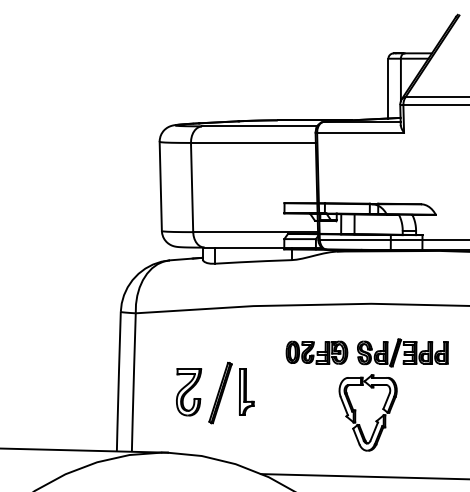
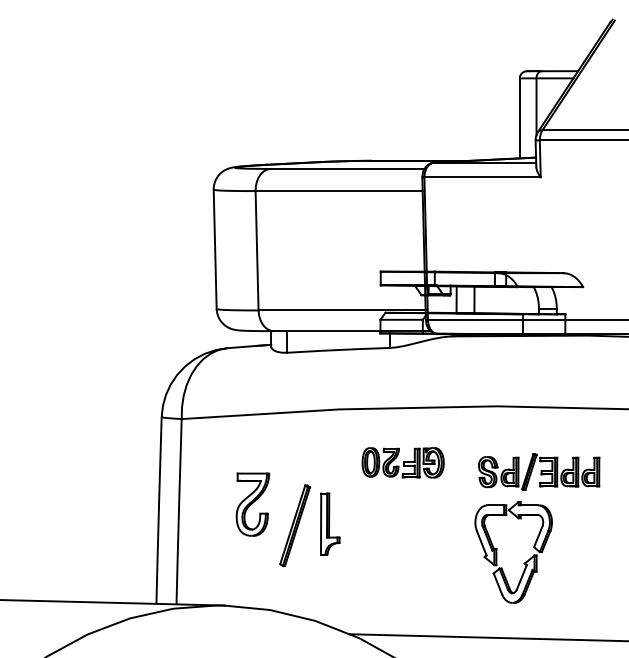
part: (316, 352) -> (402, 462), moved
part: (188, 392) -> (252, 504), moved
part: (376, 420) -> (524, 562), moved

